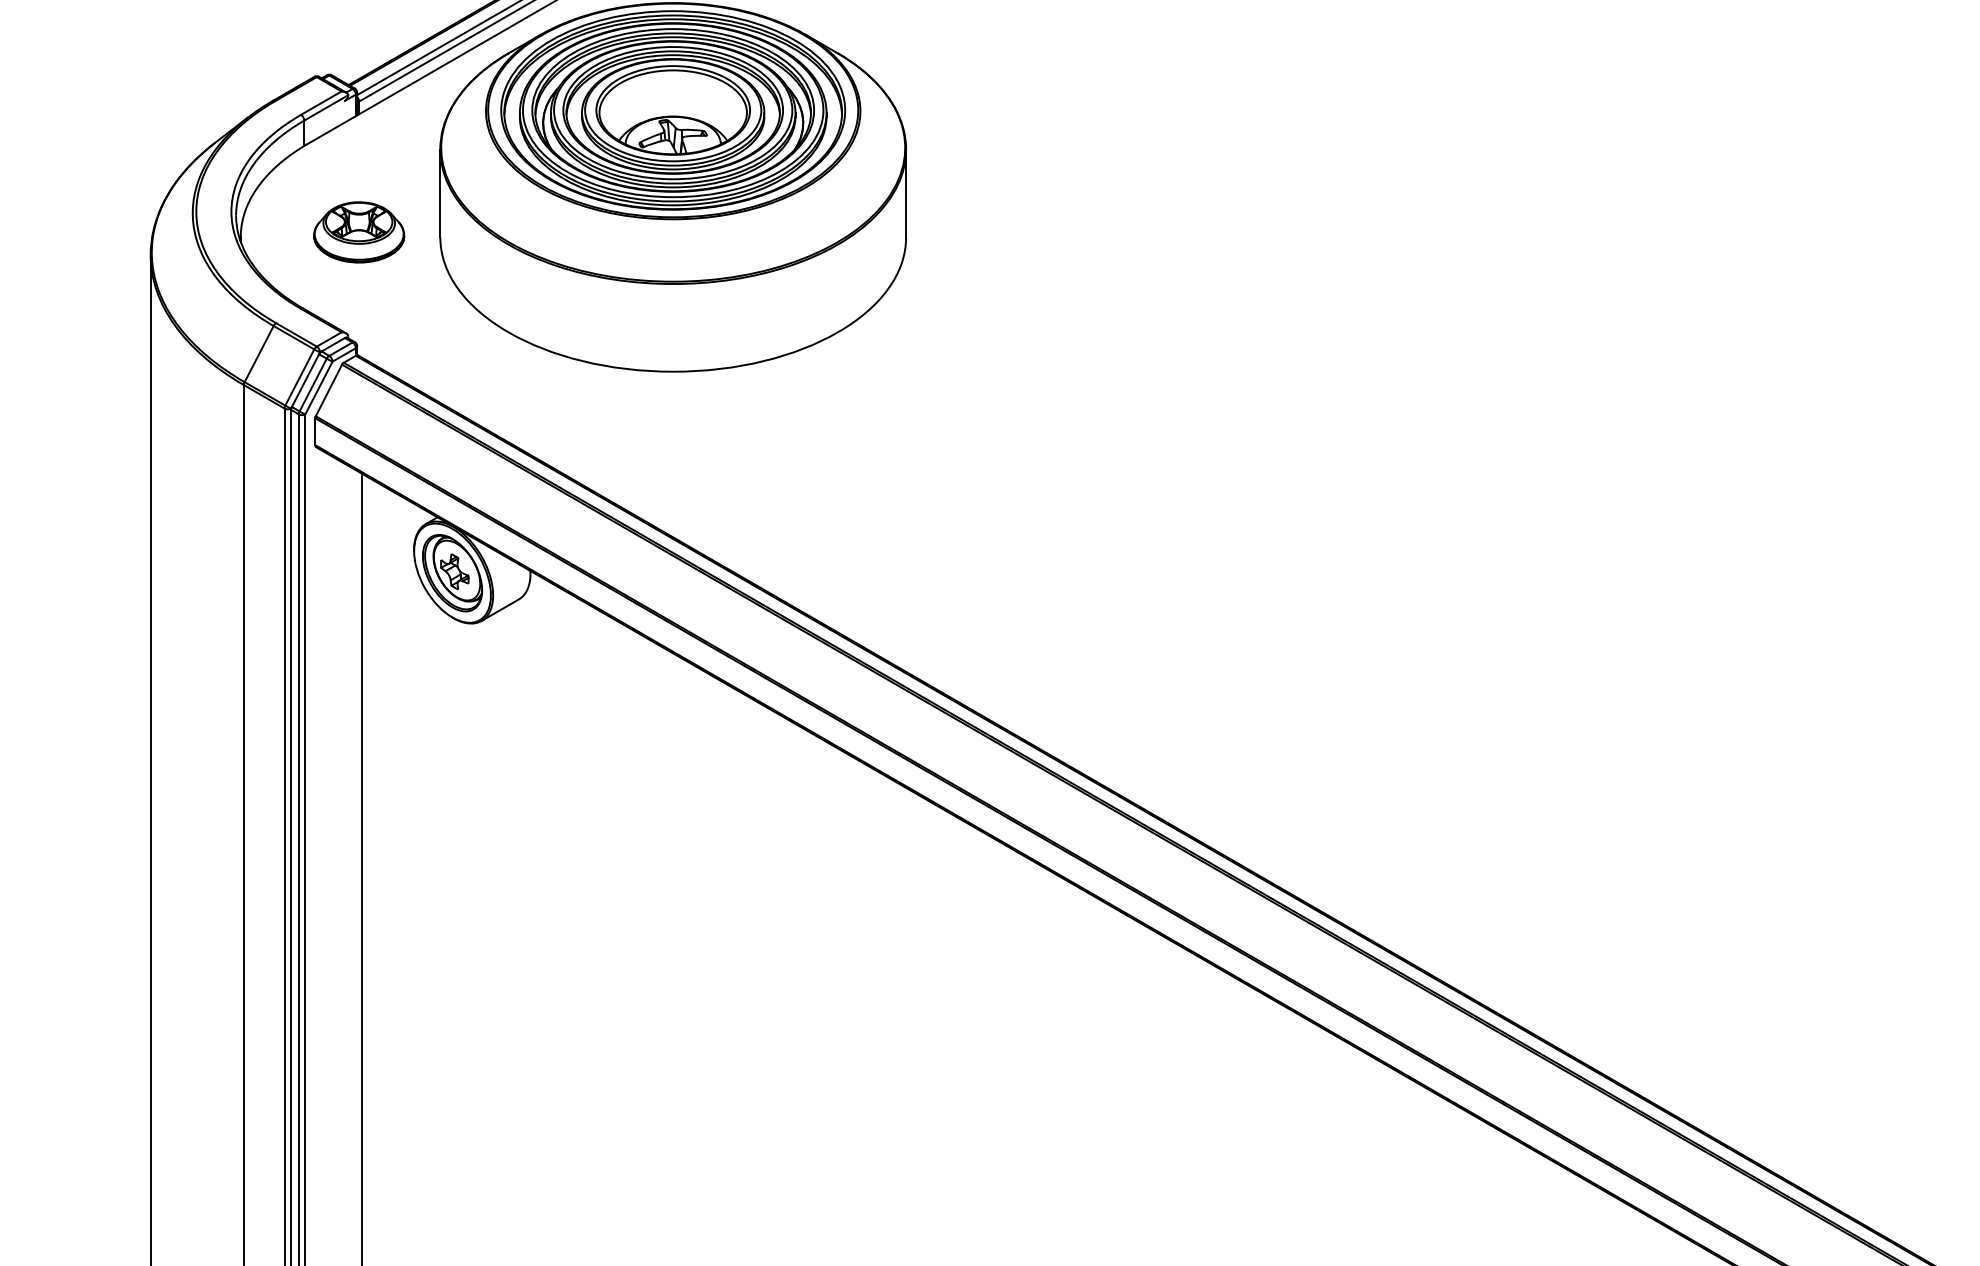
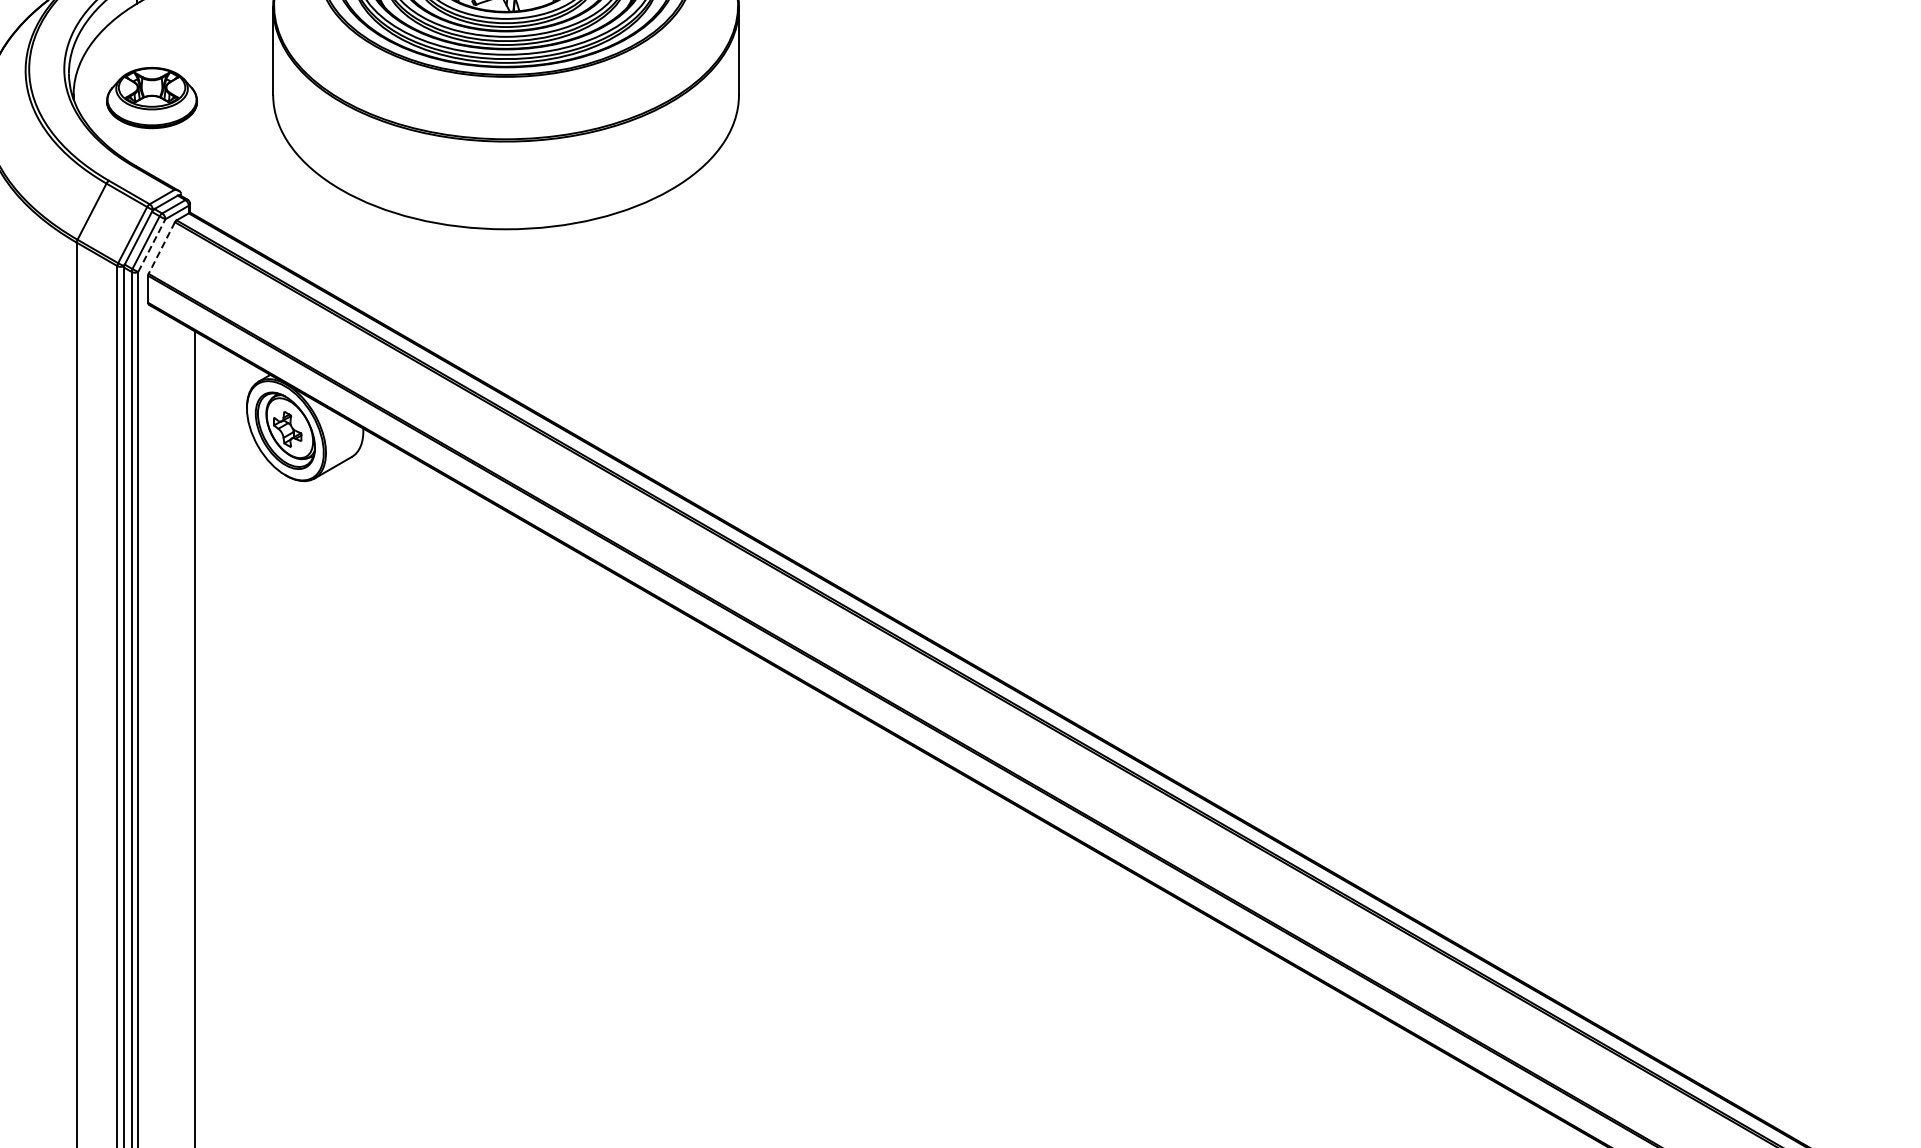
part: (359, 232) -> (152, 98), moved
line: (319, 387) -> (152, 245), solid -> dashed
line: (328, 390) -> (161, 248), solid -> dashed

